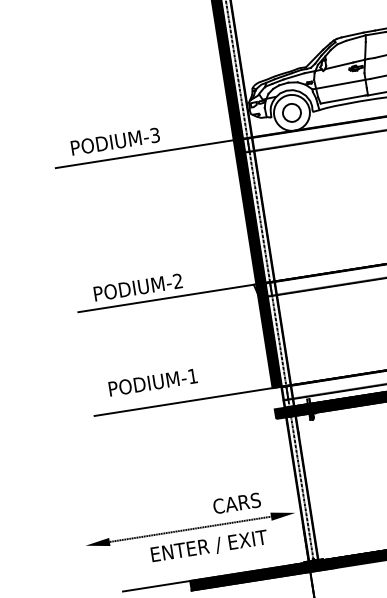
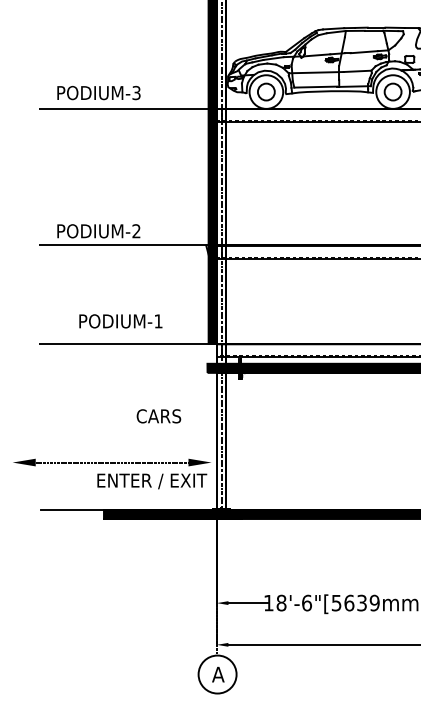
text: (152, 382) -> (120, 321), moved
text: (236, 503) -> (158, 416), moved
text: (209, 546) -> (152, 481), moved

